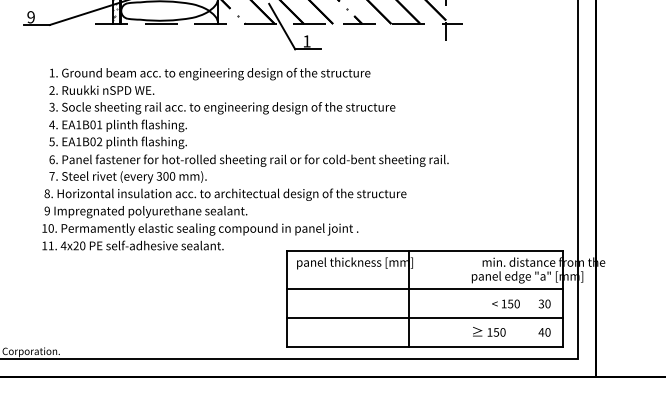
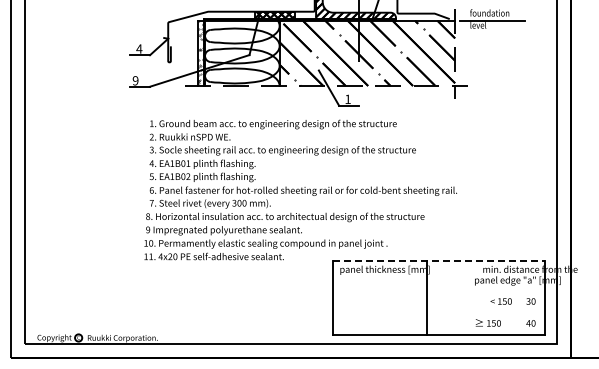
line: (425, 250) -> (439, 260), solid -> dashed
line: (424, 288) -> (438, 289), removed
line: (424, 318) -> (438, 312), removed

